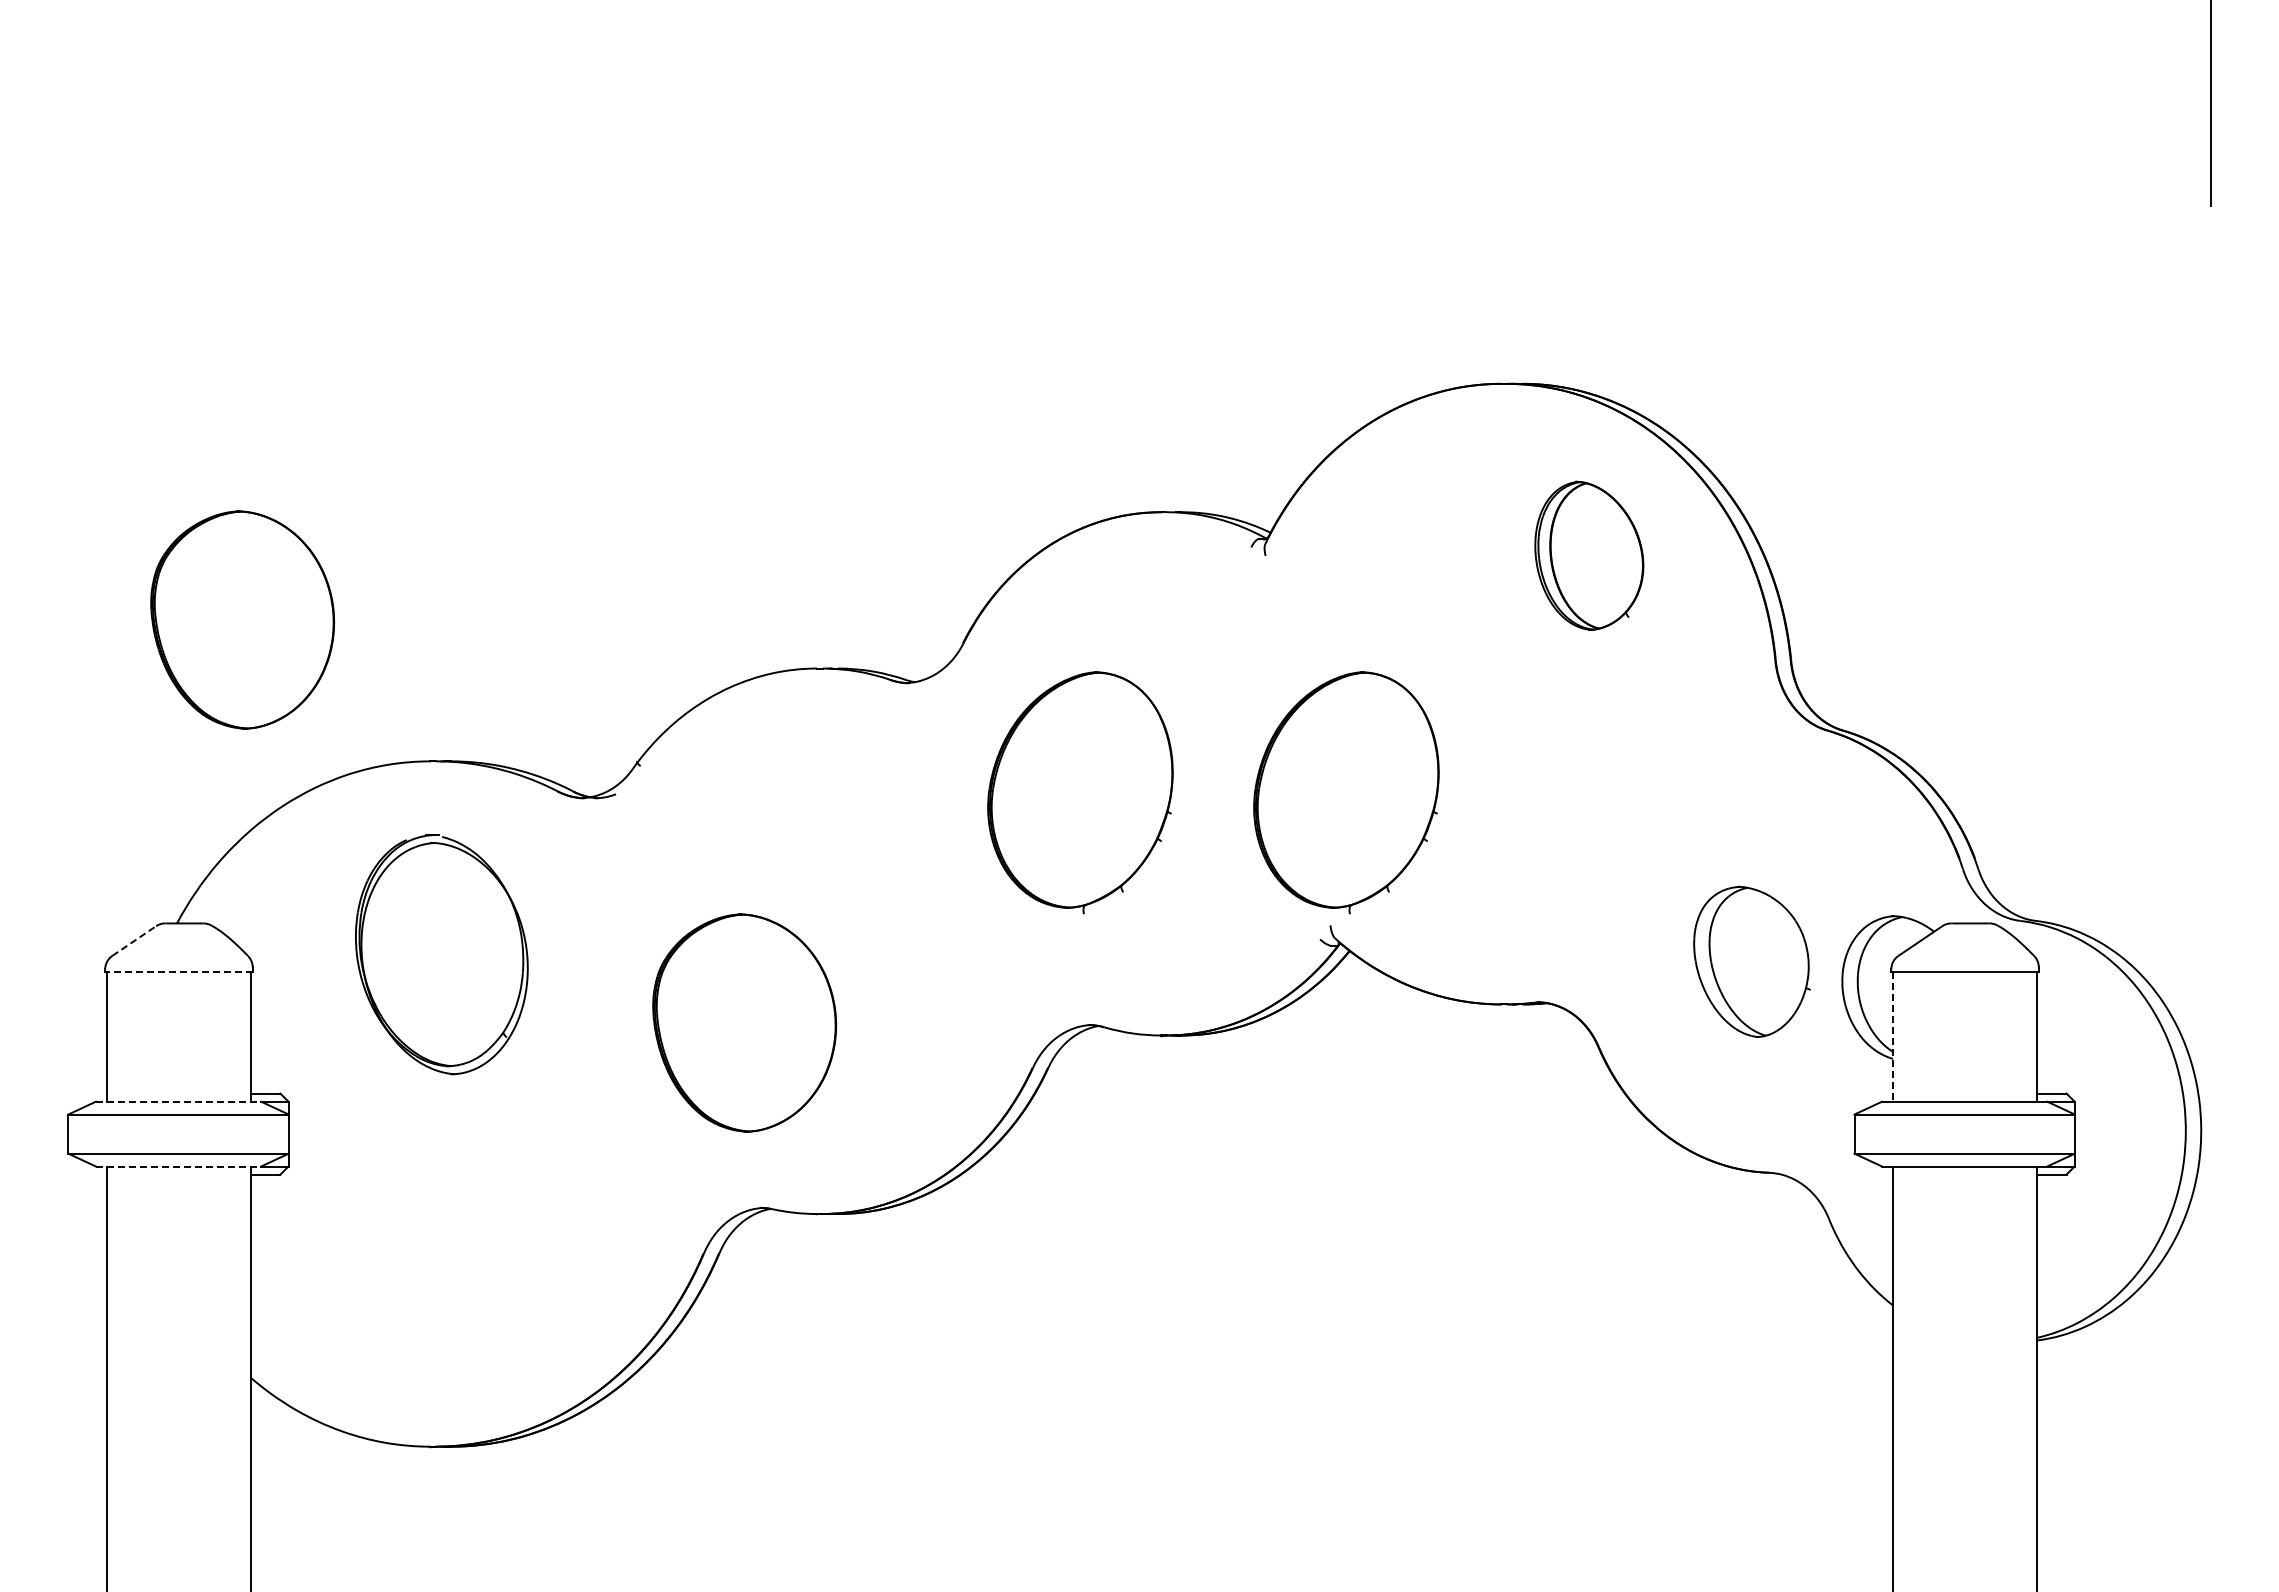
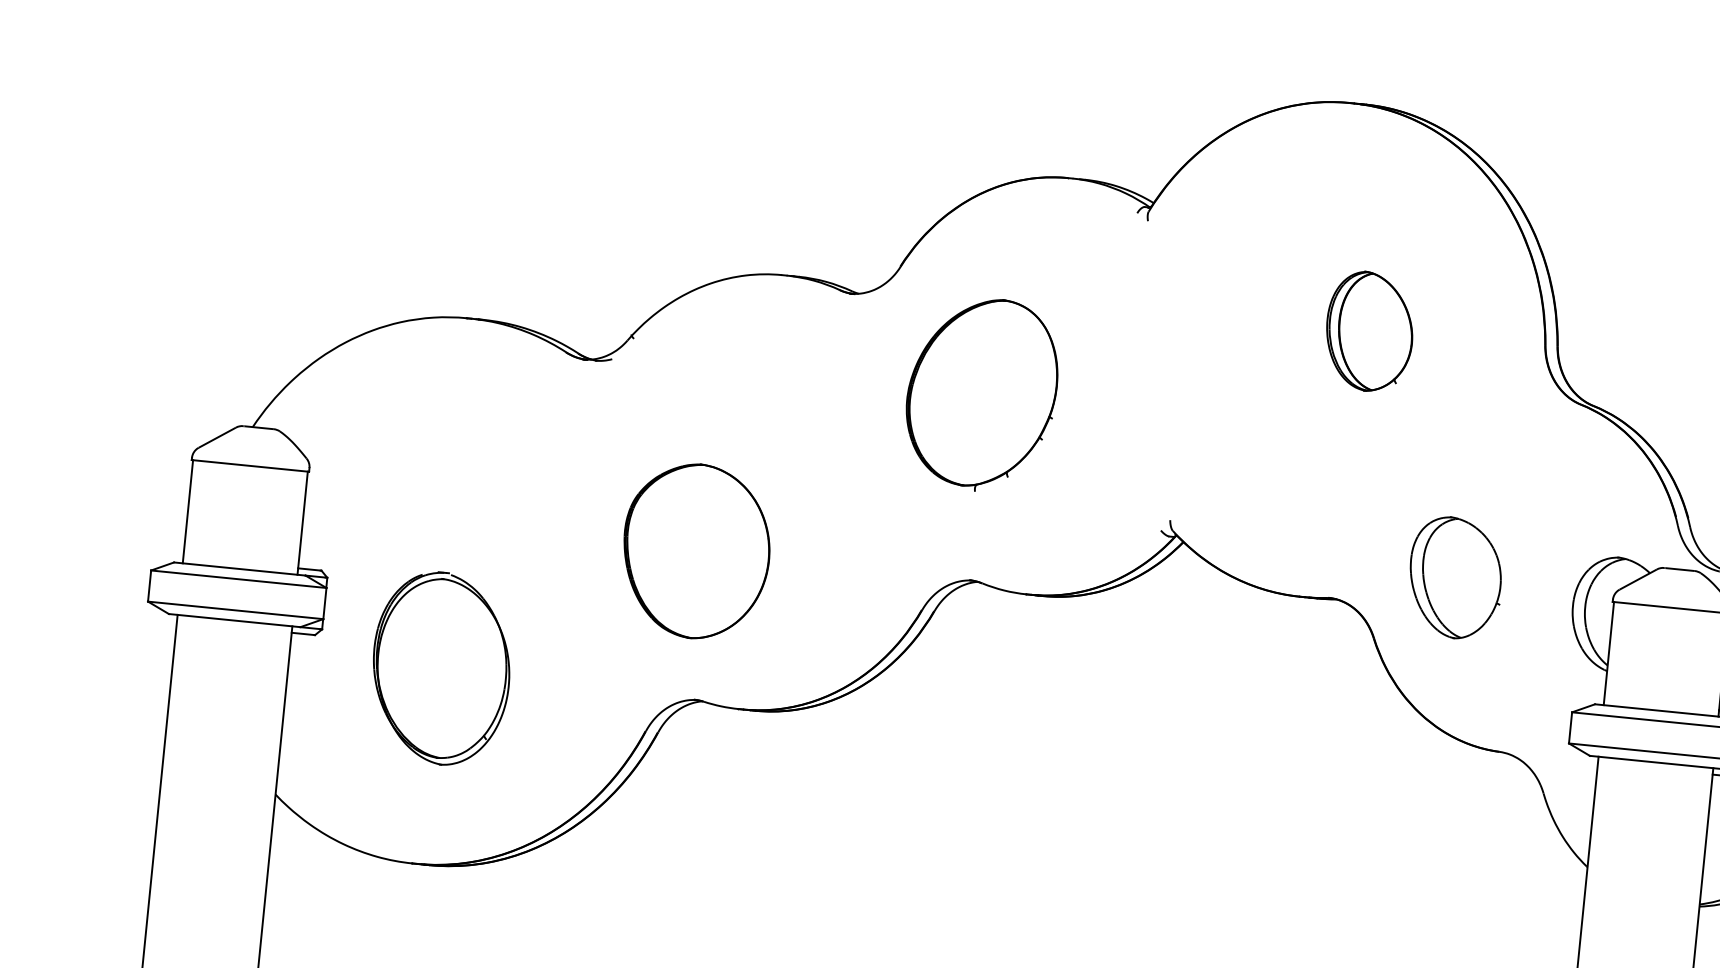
part: (1589, 555) -> (1369, 331), moved
part: (242, 619) -> (329, 190), removed
part: (1346, 792) -> (1193, 415), removed
line: (134, 940) -> (217, 437), dashed -> solid
part: (441, 954) -> (441, 668), moved
part: (1751, 961) -> (1455, 577), moved
line: (178, 972) -> (250, 466), dashed -> solid
line: (1892, 1036) -> (1608, 653), dashed -> solid
line: (178, 1101) -> (239, 568), dashed -> solid
line: (178, 1166) -> (234, 620), dashed -> solid

